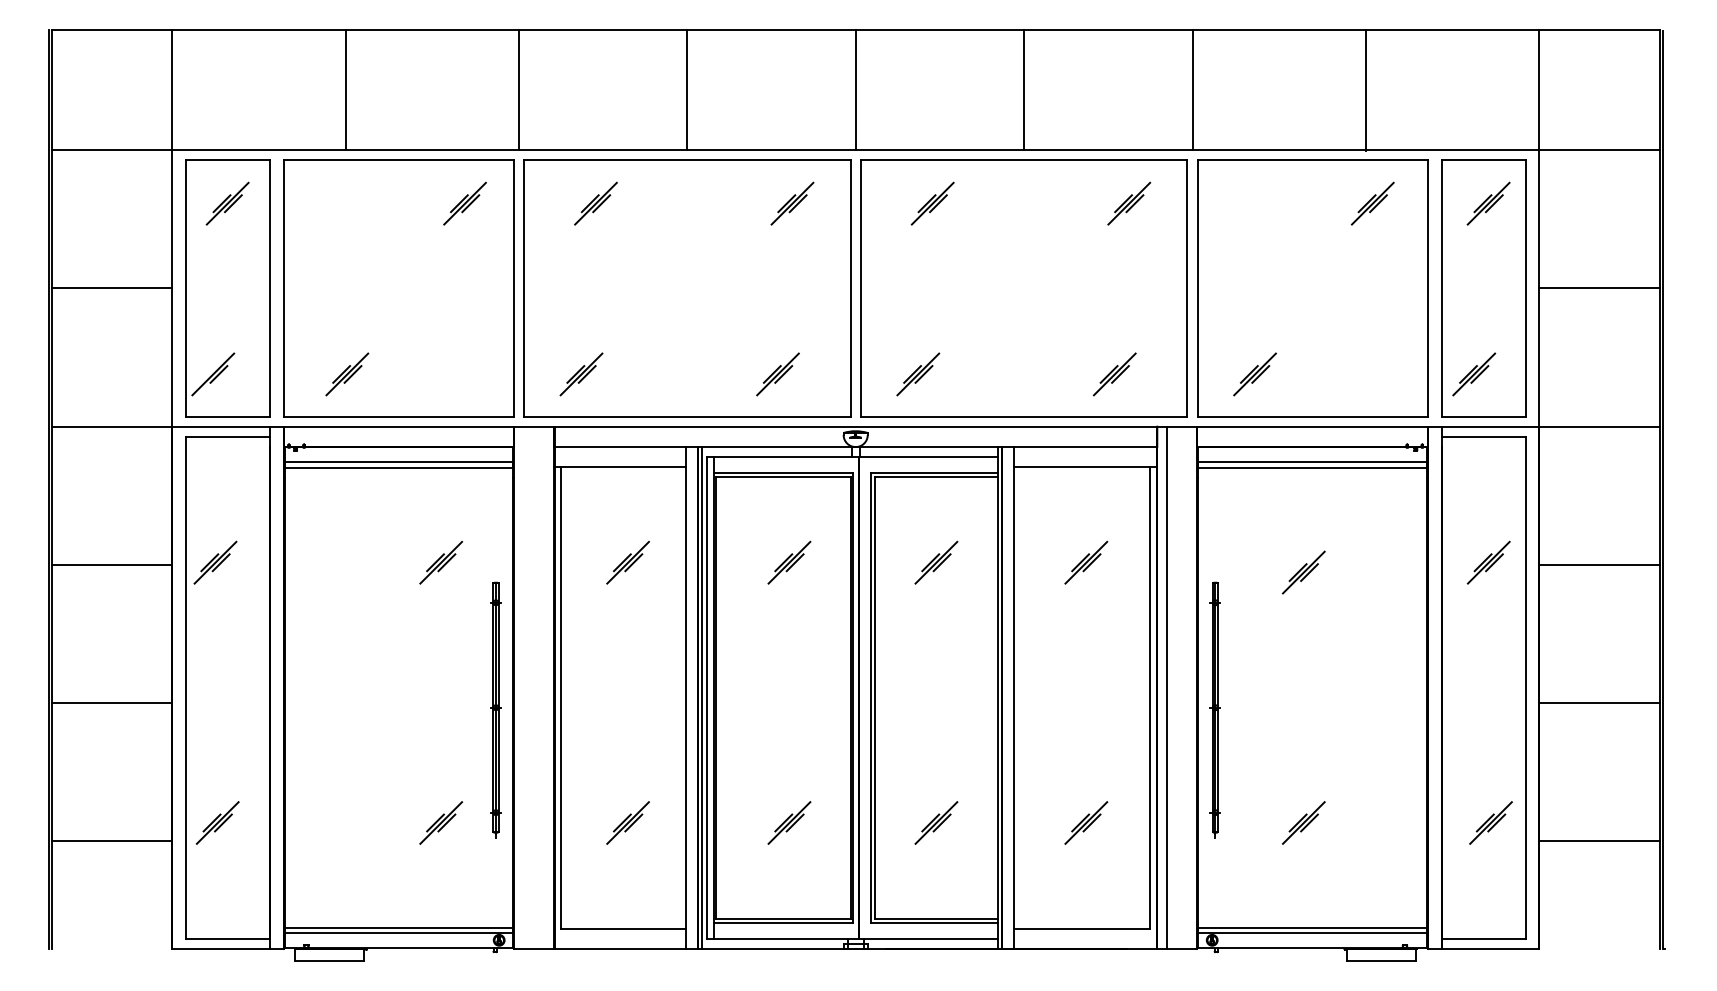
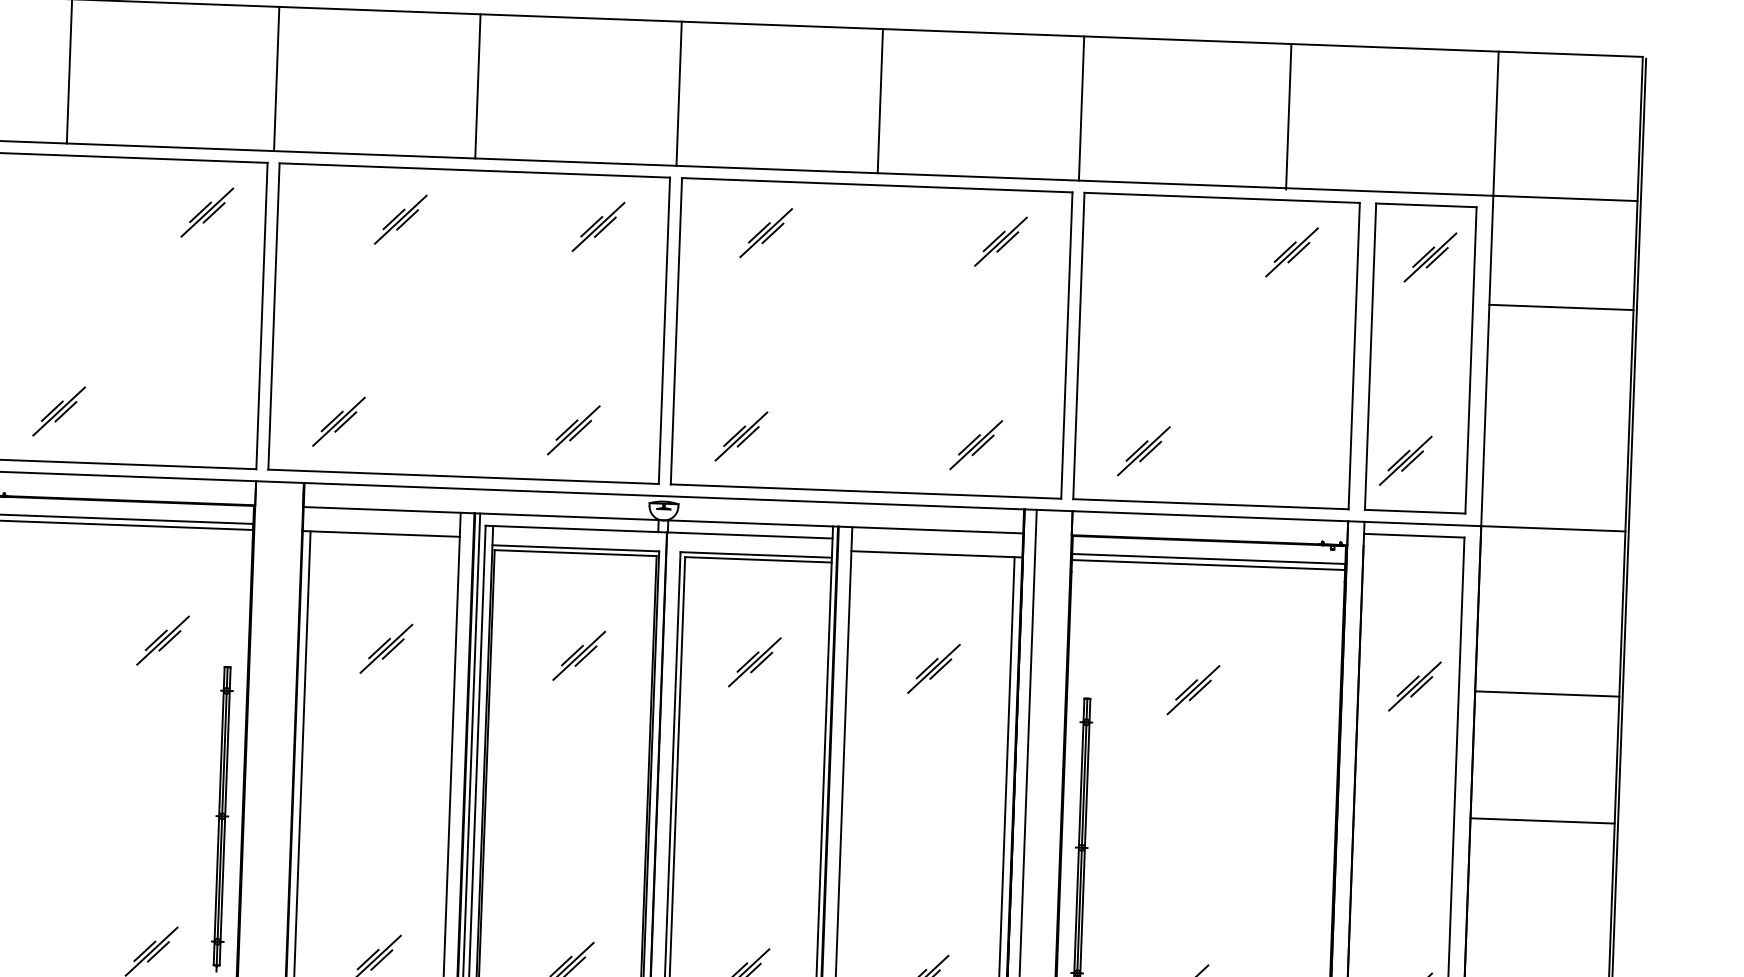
part: (595, 203) -> (400, 219), moved
line: (1599, 288) -> (1561, 307), moved
line: (1599, 703) -> (1542, 821), moved

